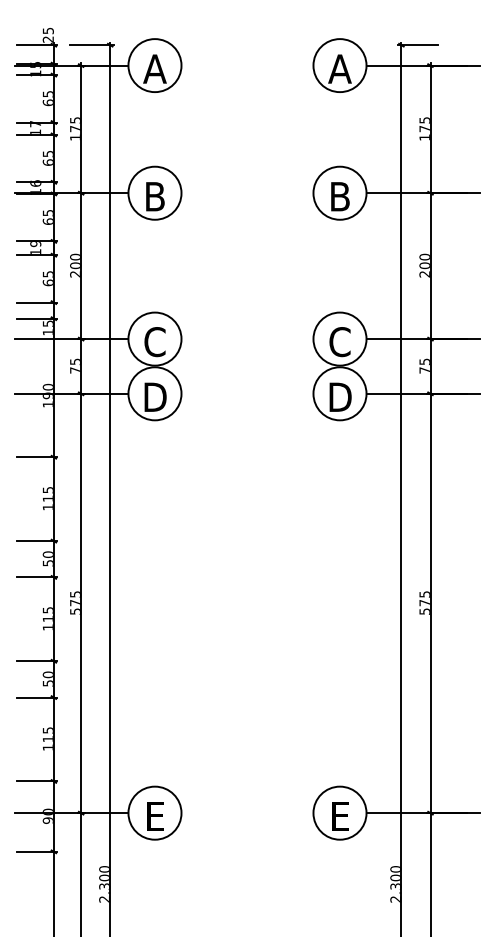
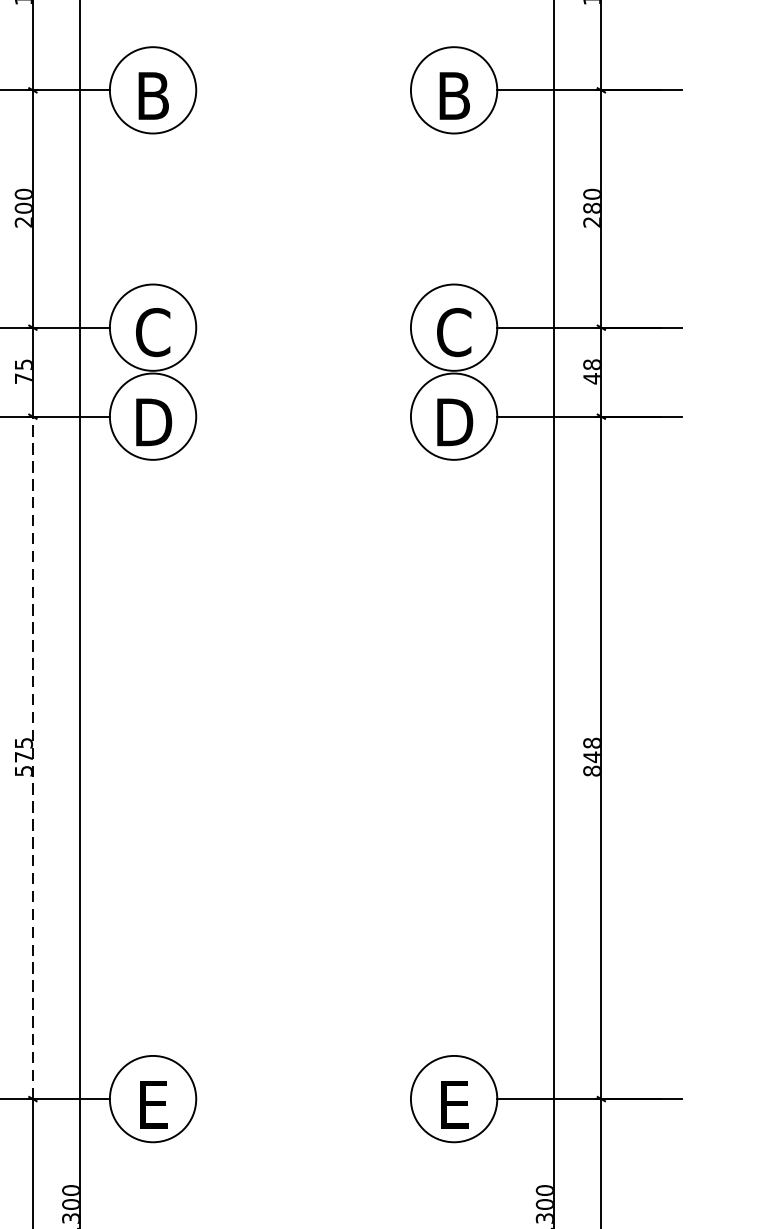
text: (424, 265) -> (591, 207), 200 -> 280
text: (424, 365) -> (591, 370), 75 -> 48
text: (424, 602) -> (591, 756), 575 -> 848
line: (81, 603) -> (33, 757), solid -> dashed

